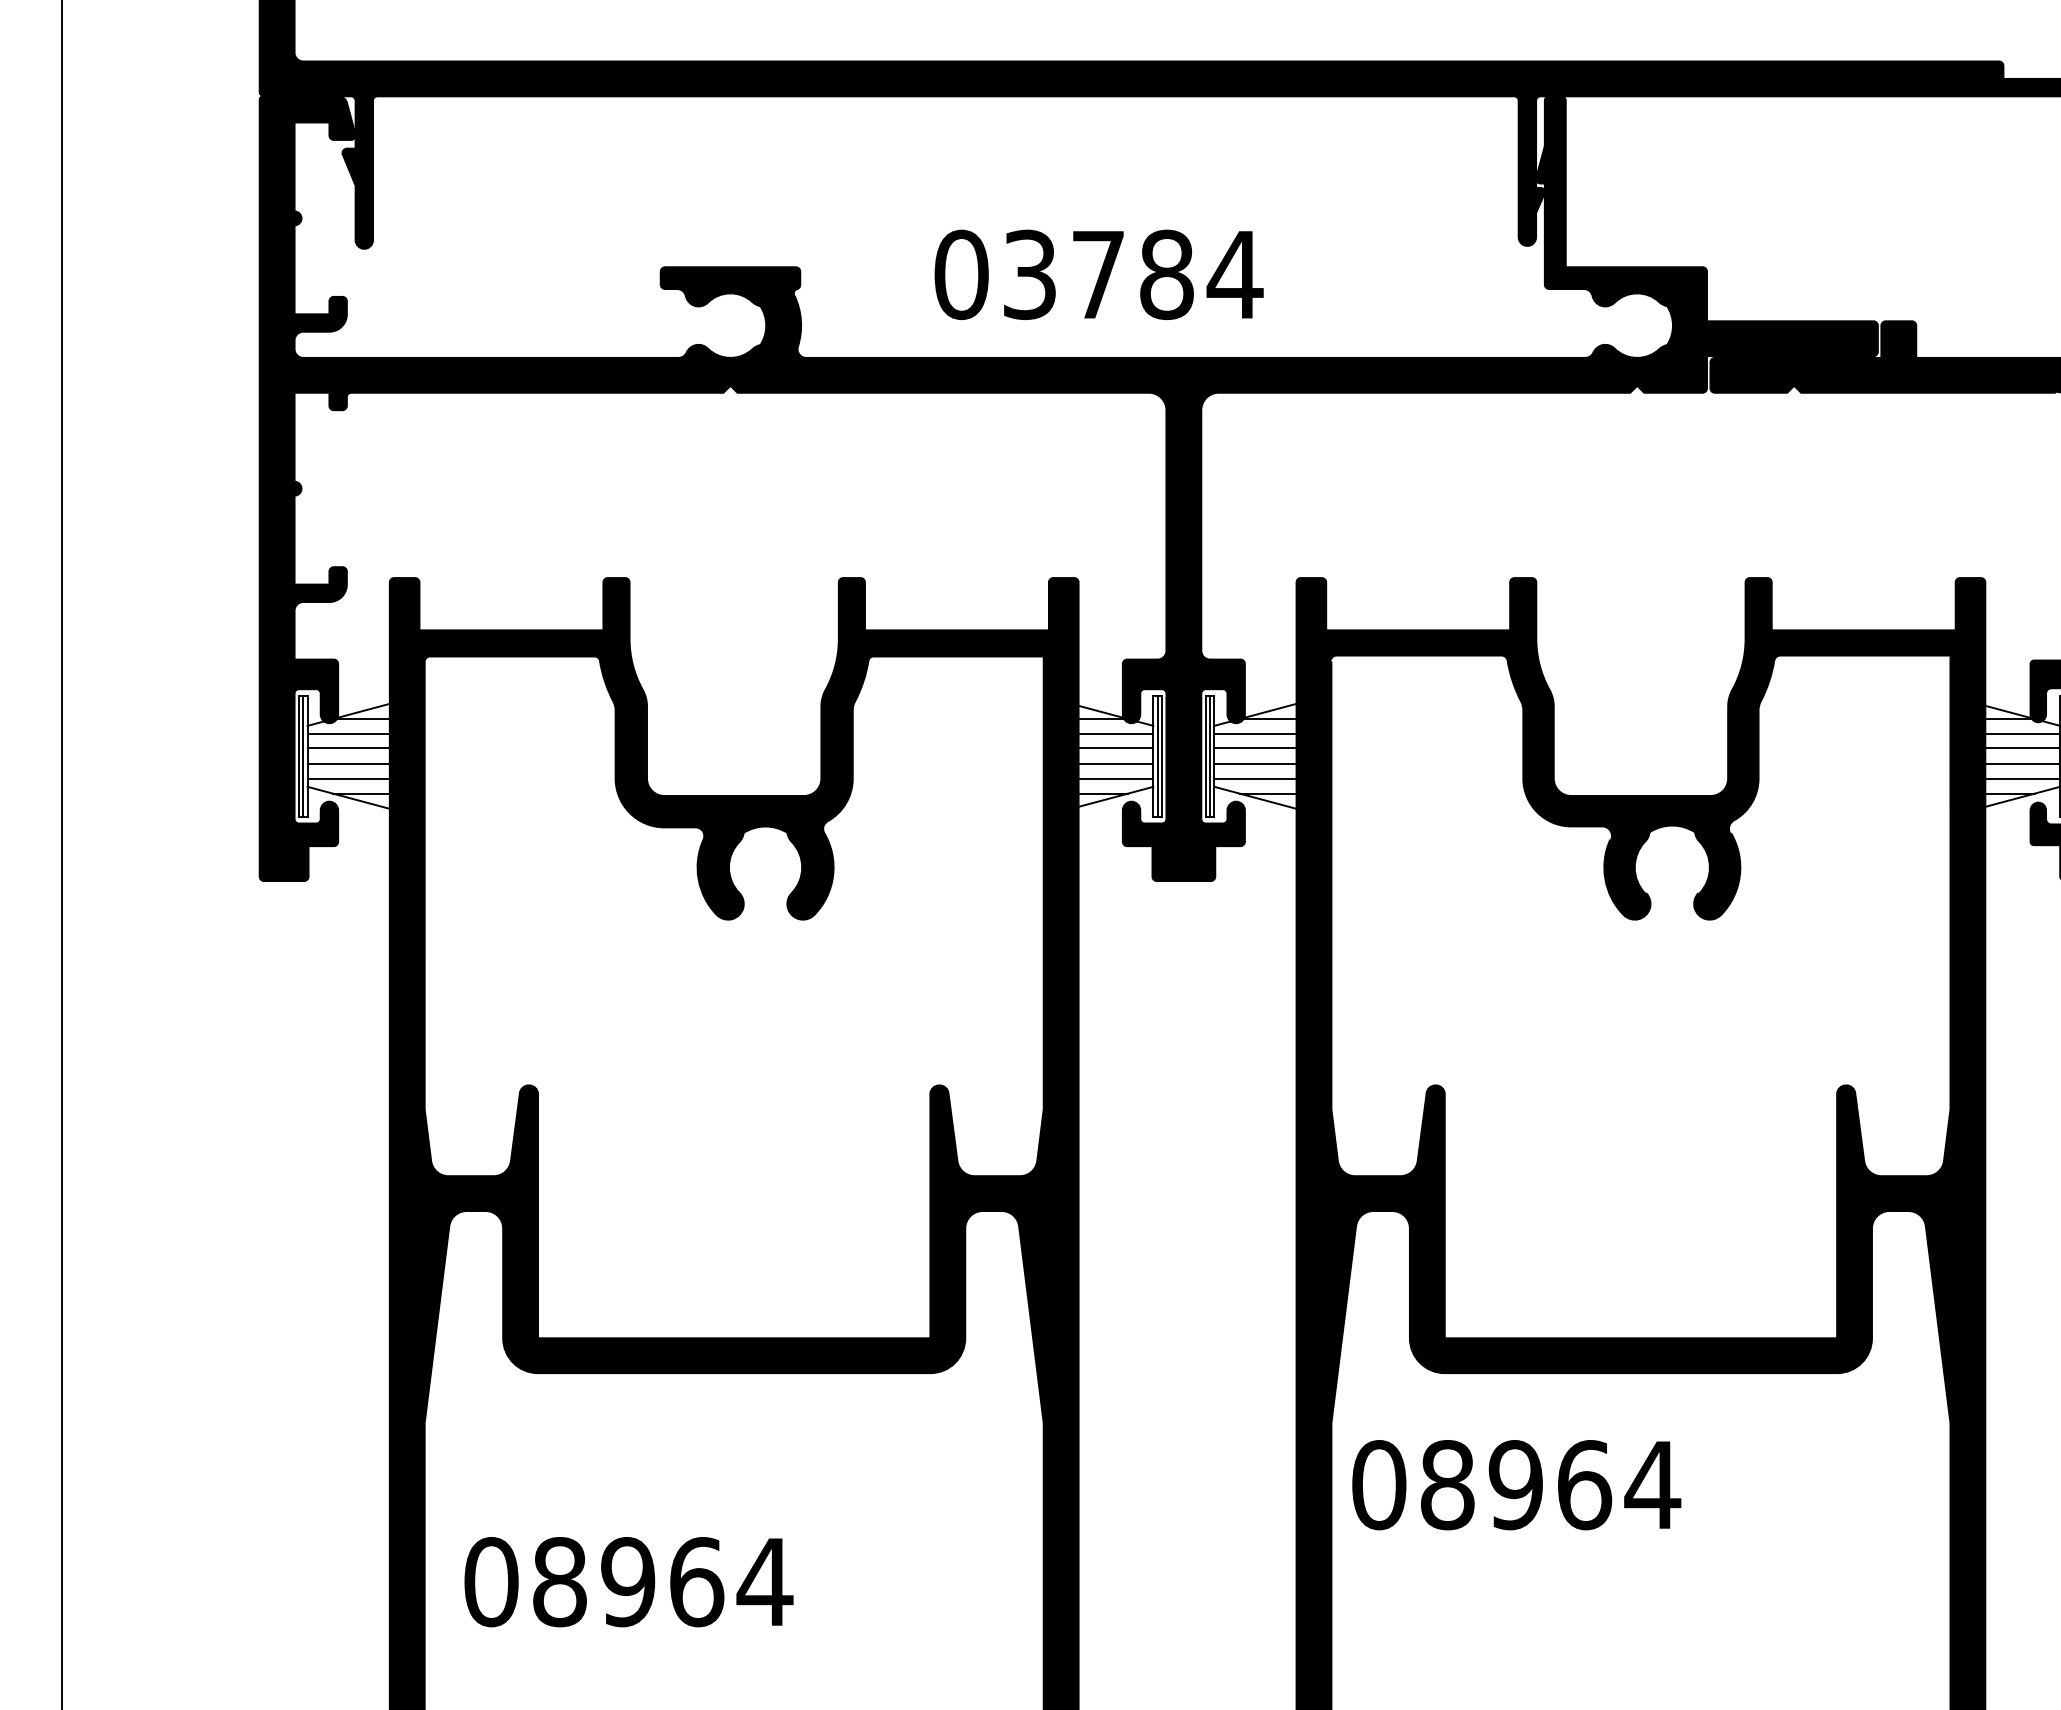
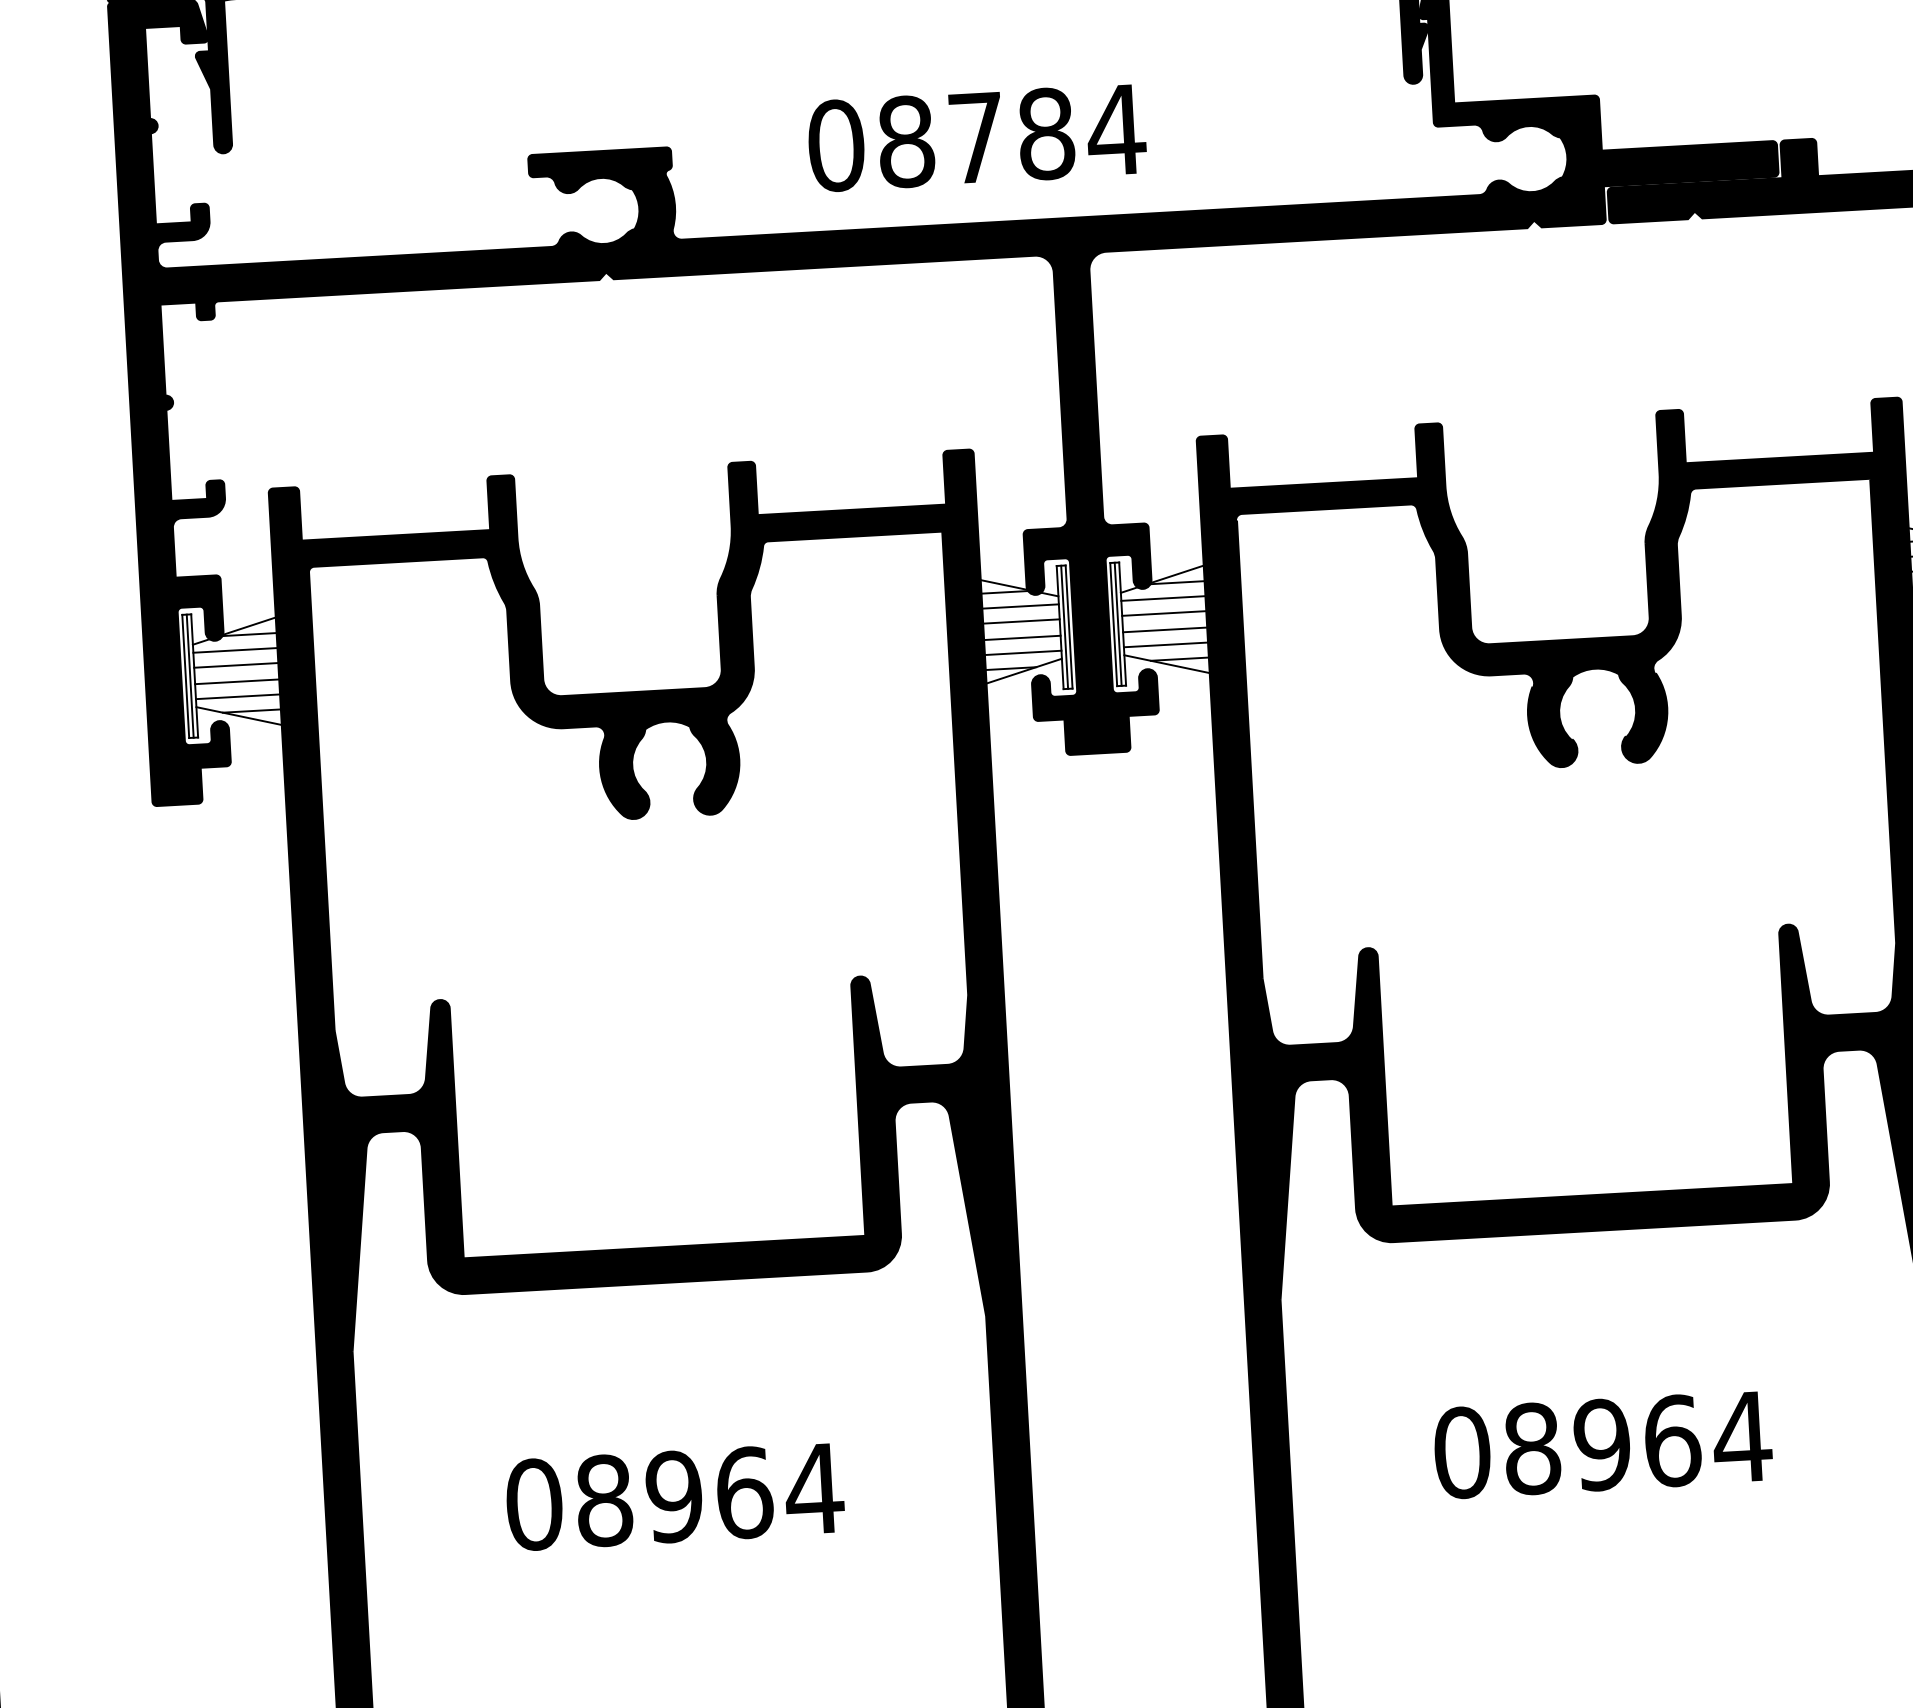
text: (1030, 274) -> (906, 141), 03784 -> 08784
text: (1516, 1485) -> (1602, 1445), moved
text: (628, 1582) -> (674, 1497), moved

